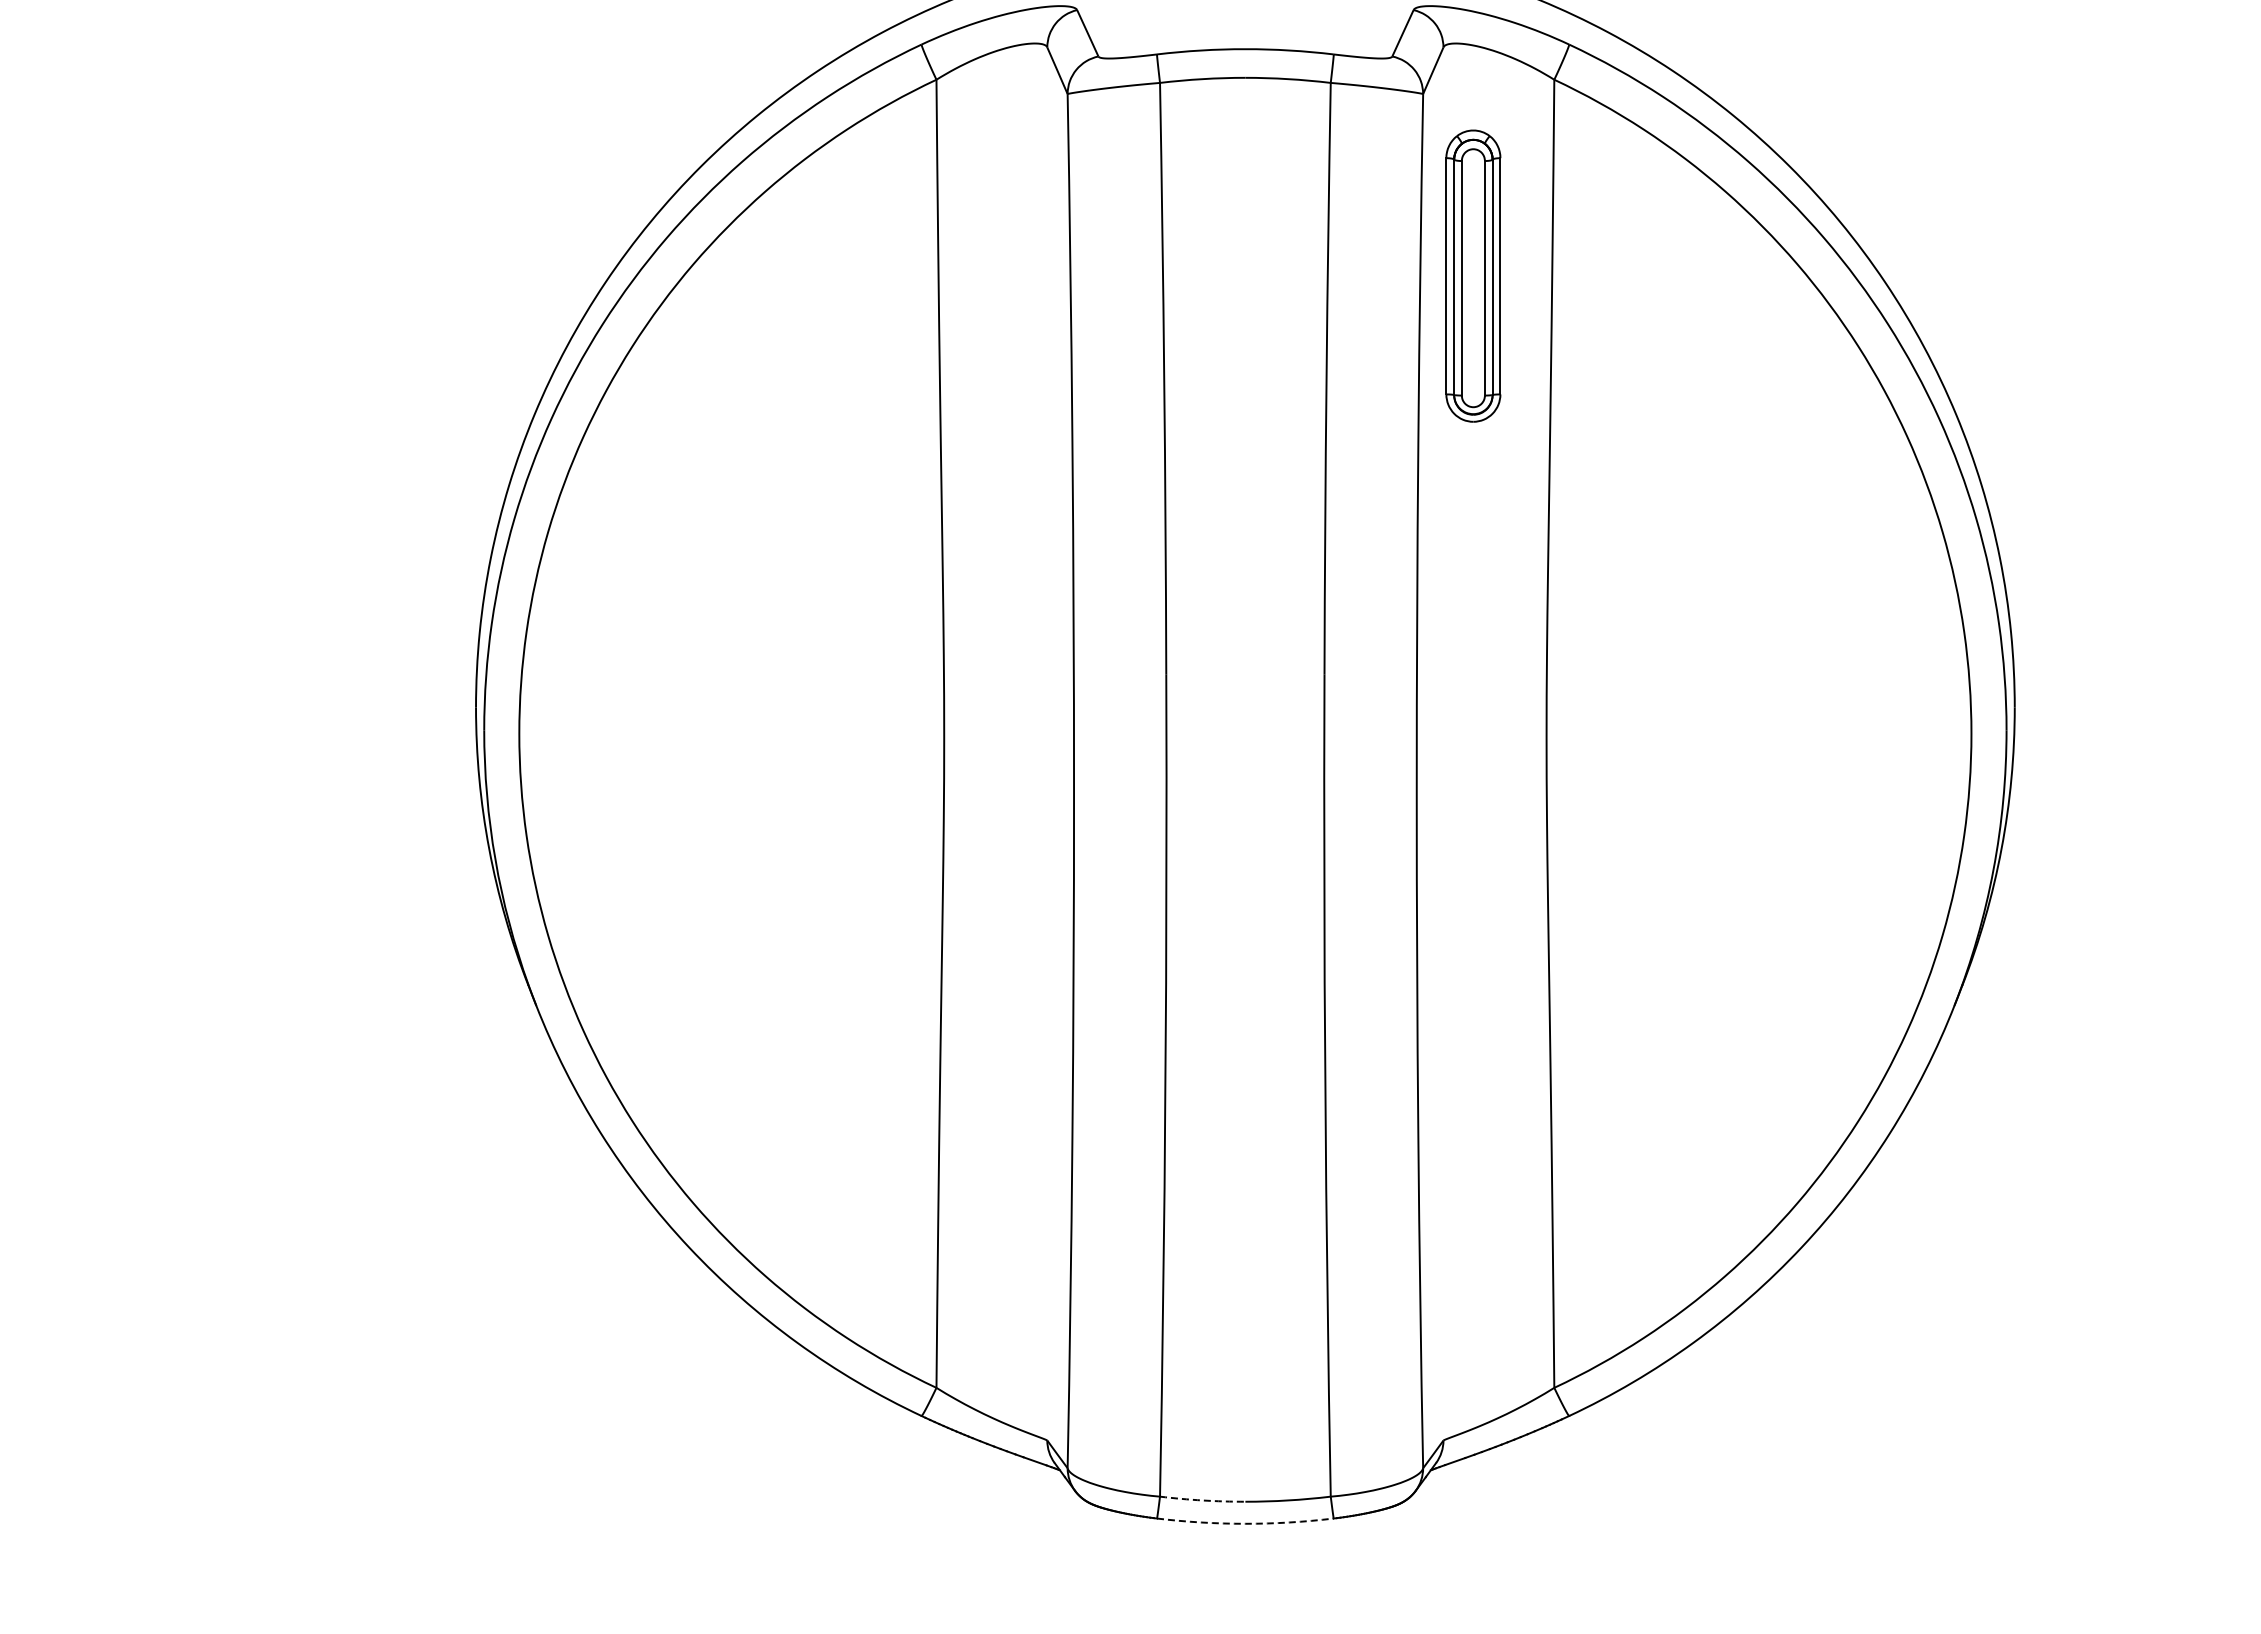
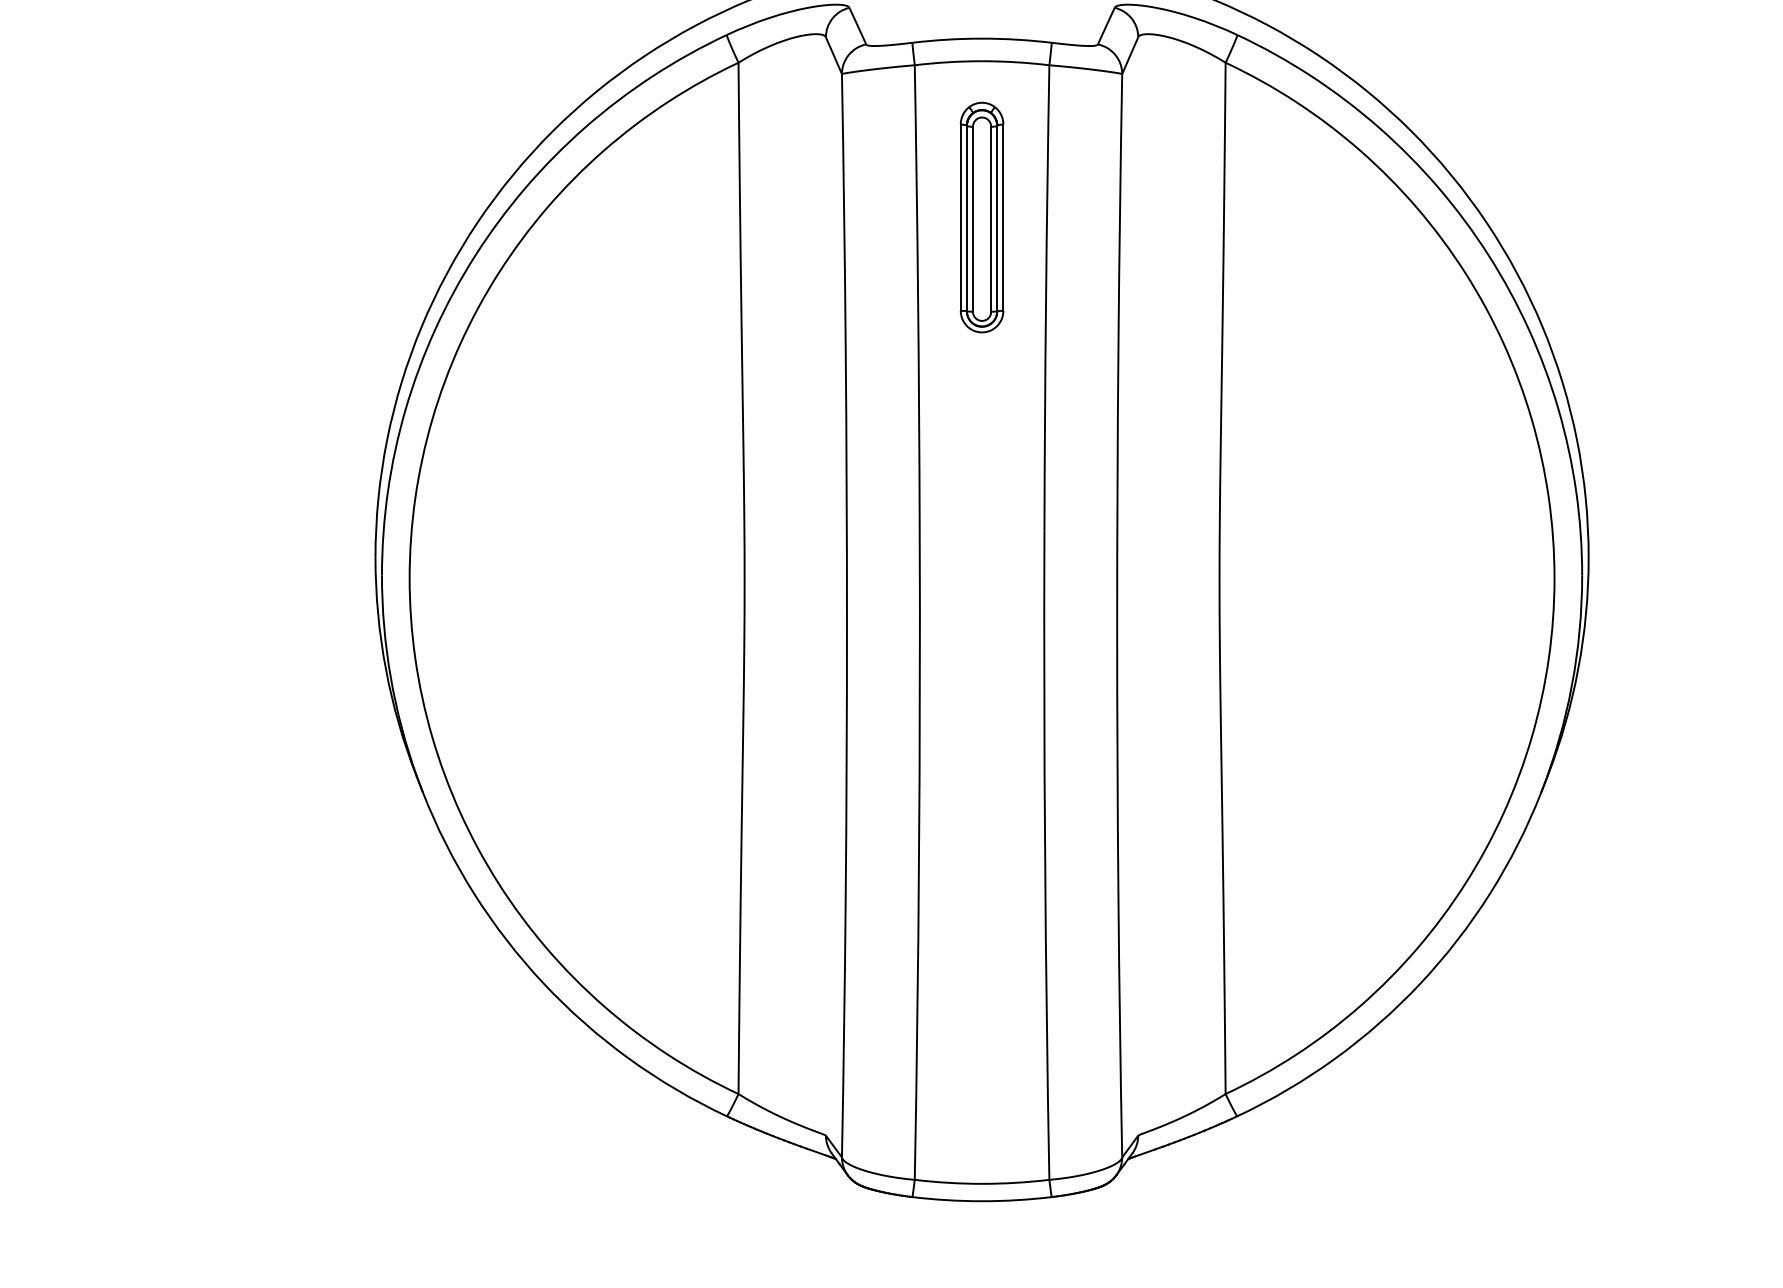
part: (1473, 275) -> (982, 217), moved
arc: (1202, 1500) -> (948, 1182), dashed -> solid
arc: (1245, 1523) -> (982, 1201), dashed -> solid

